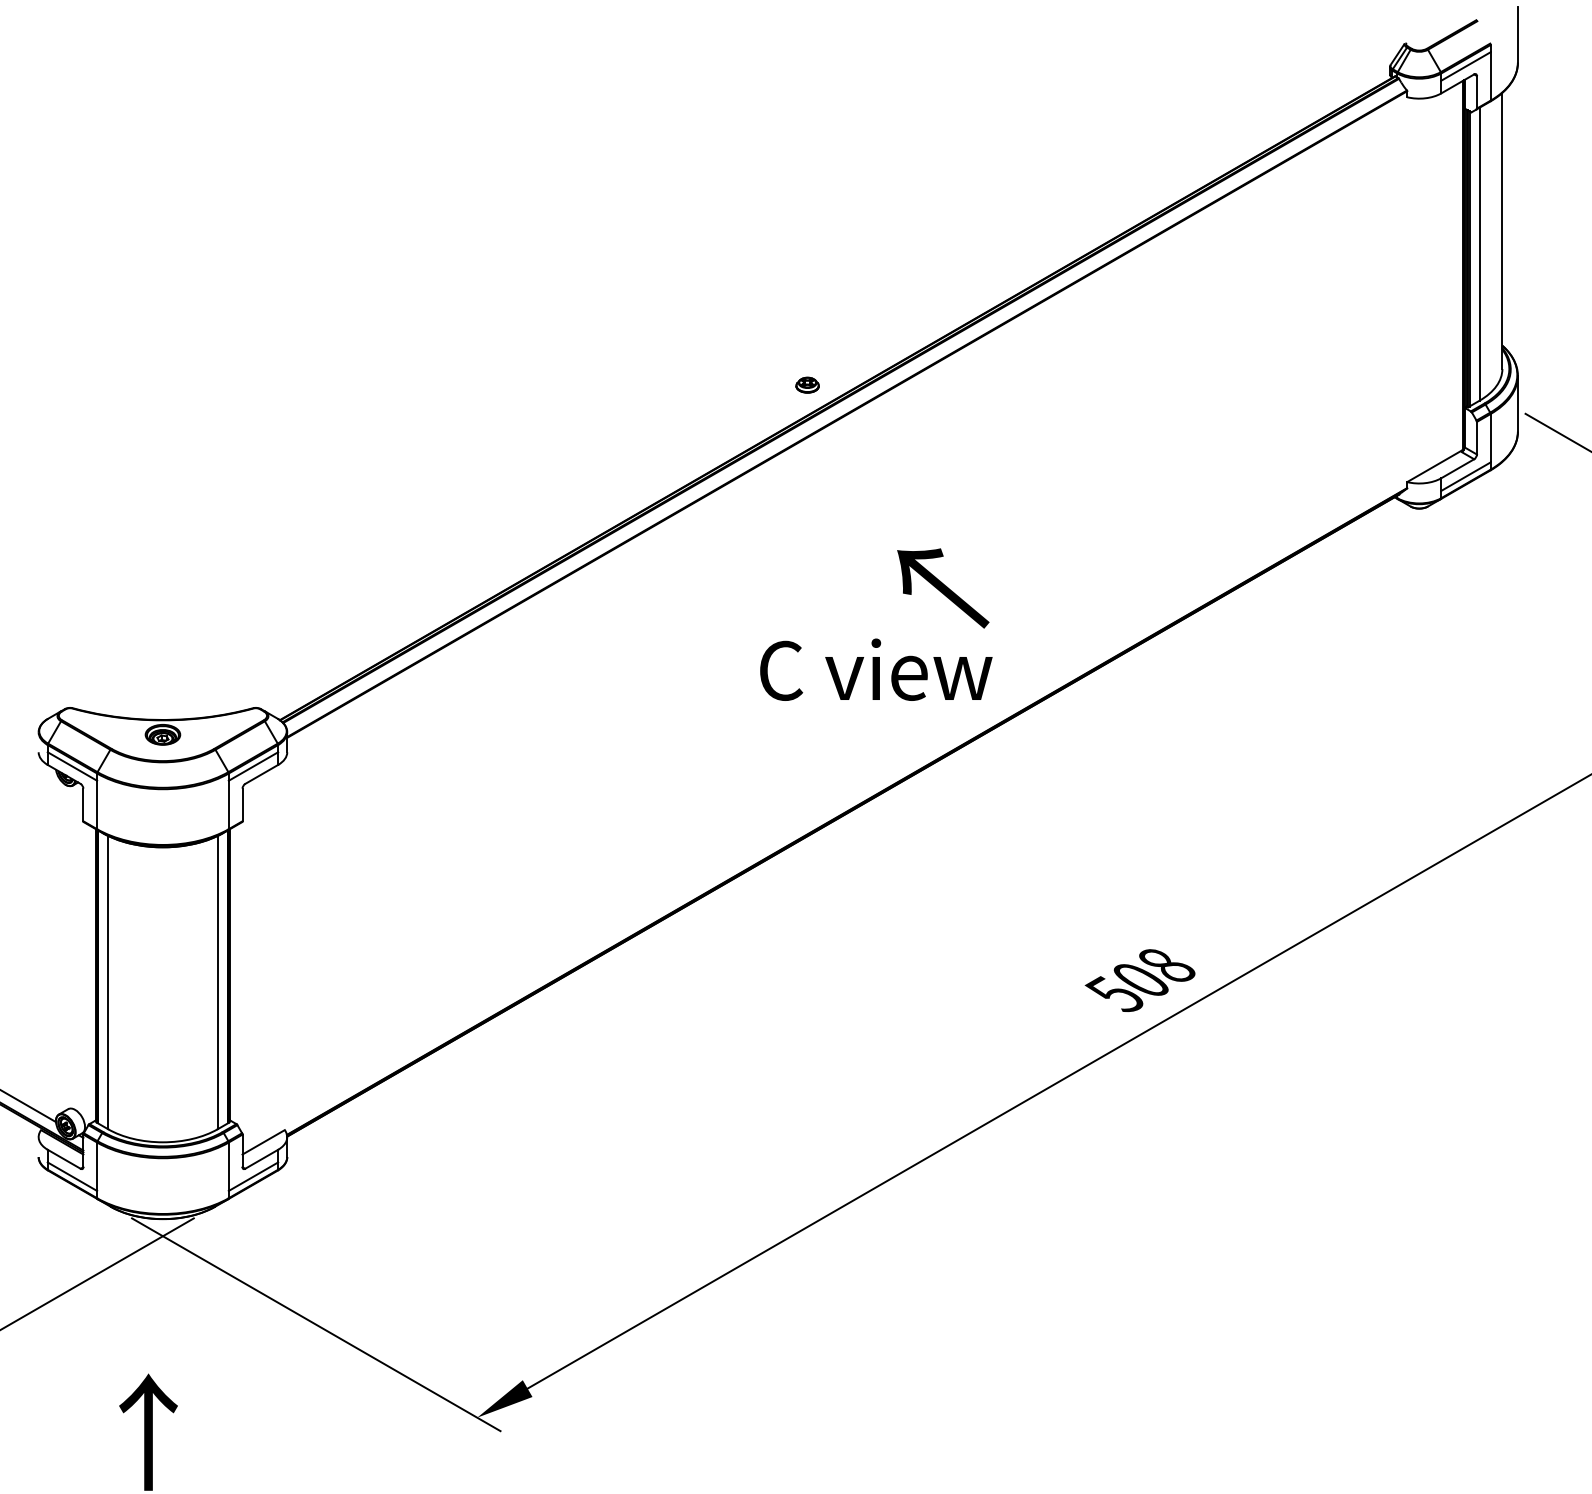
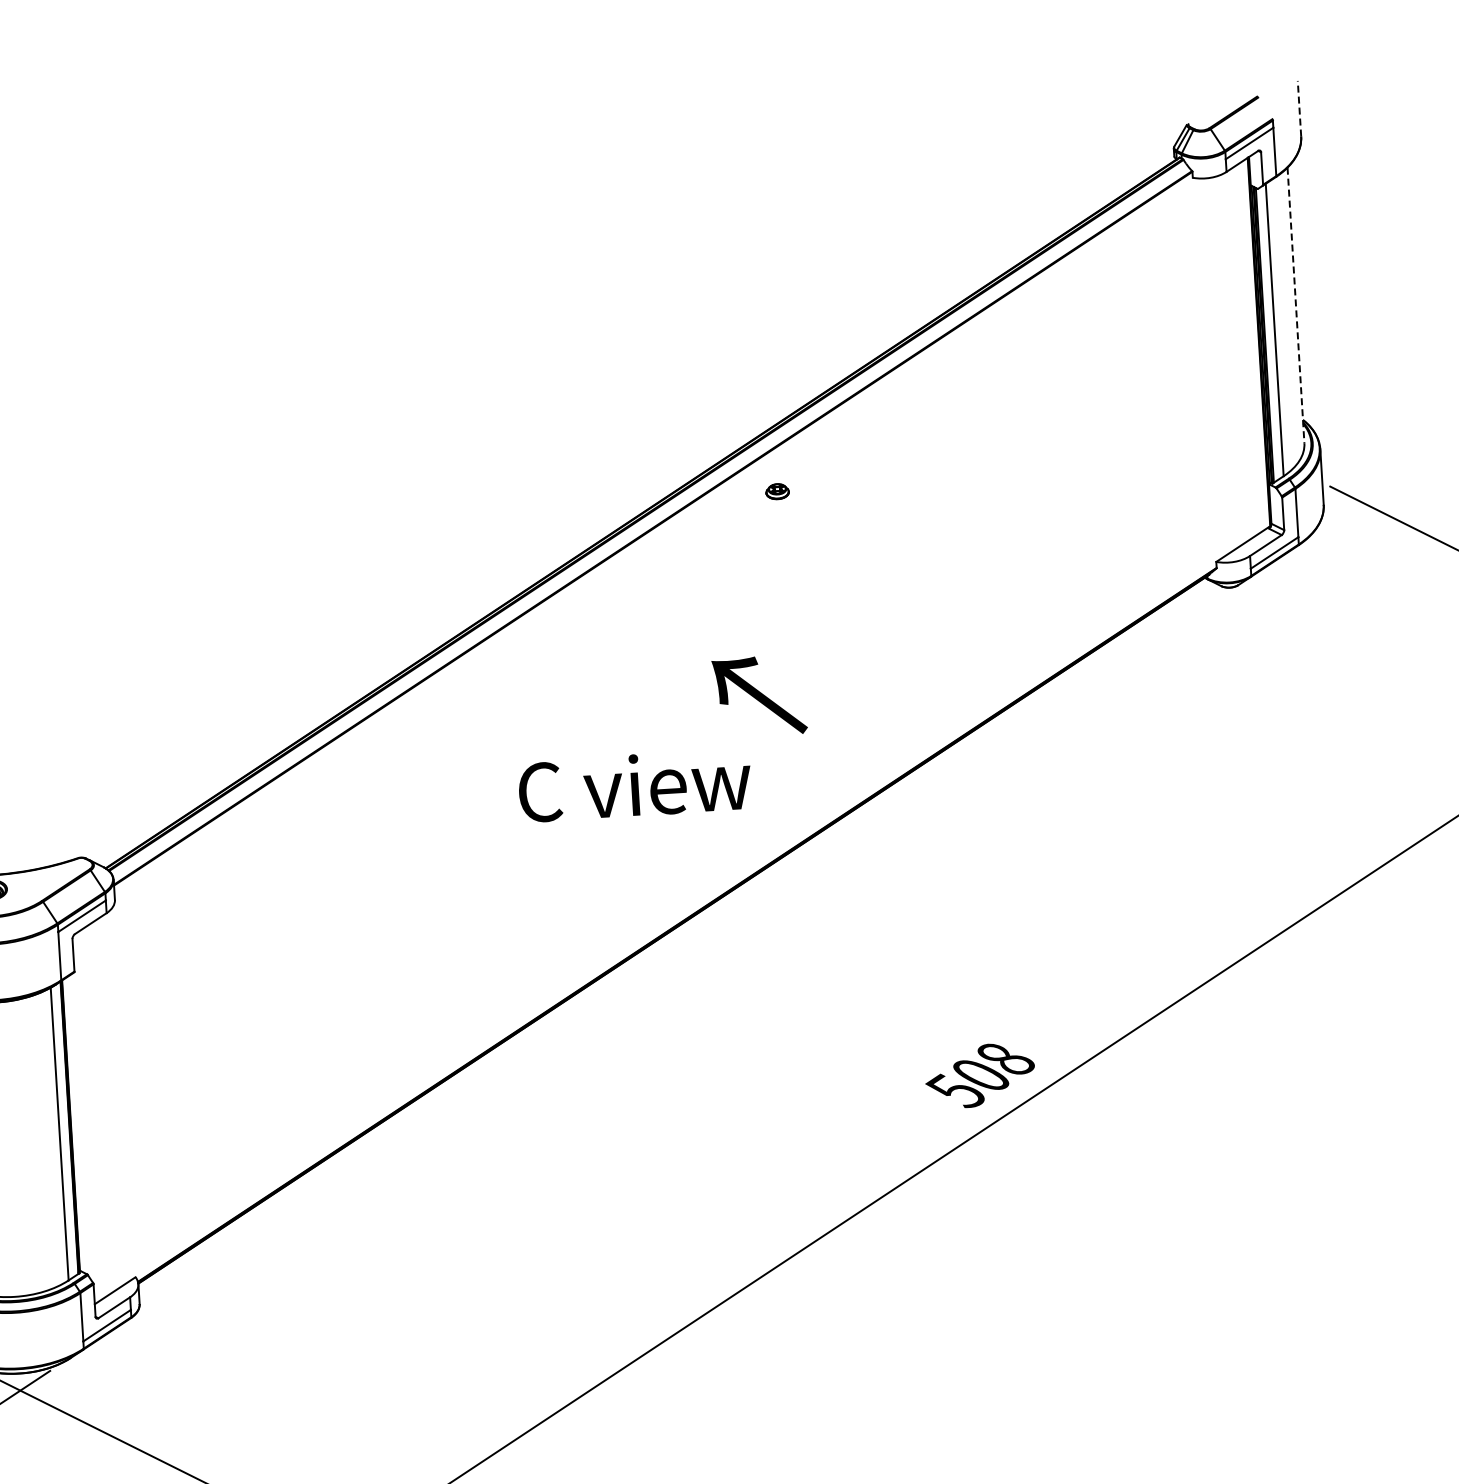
line: (1517, 34) -> (1299, 108), solid -> dashed
line: (1502, 231) -> (1296, 305), solid -> dashed
part: (807, 384) -> (777, 490), moved
text: (876, 669) -> (635, 785), moved

